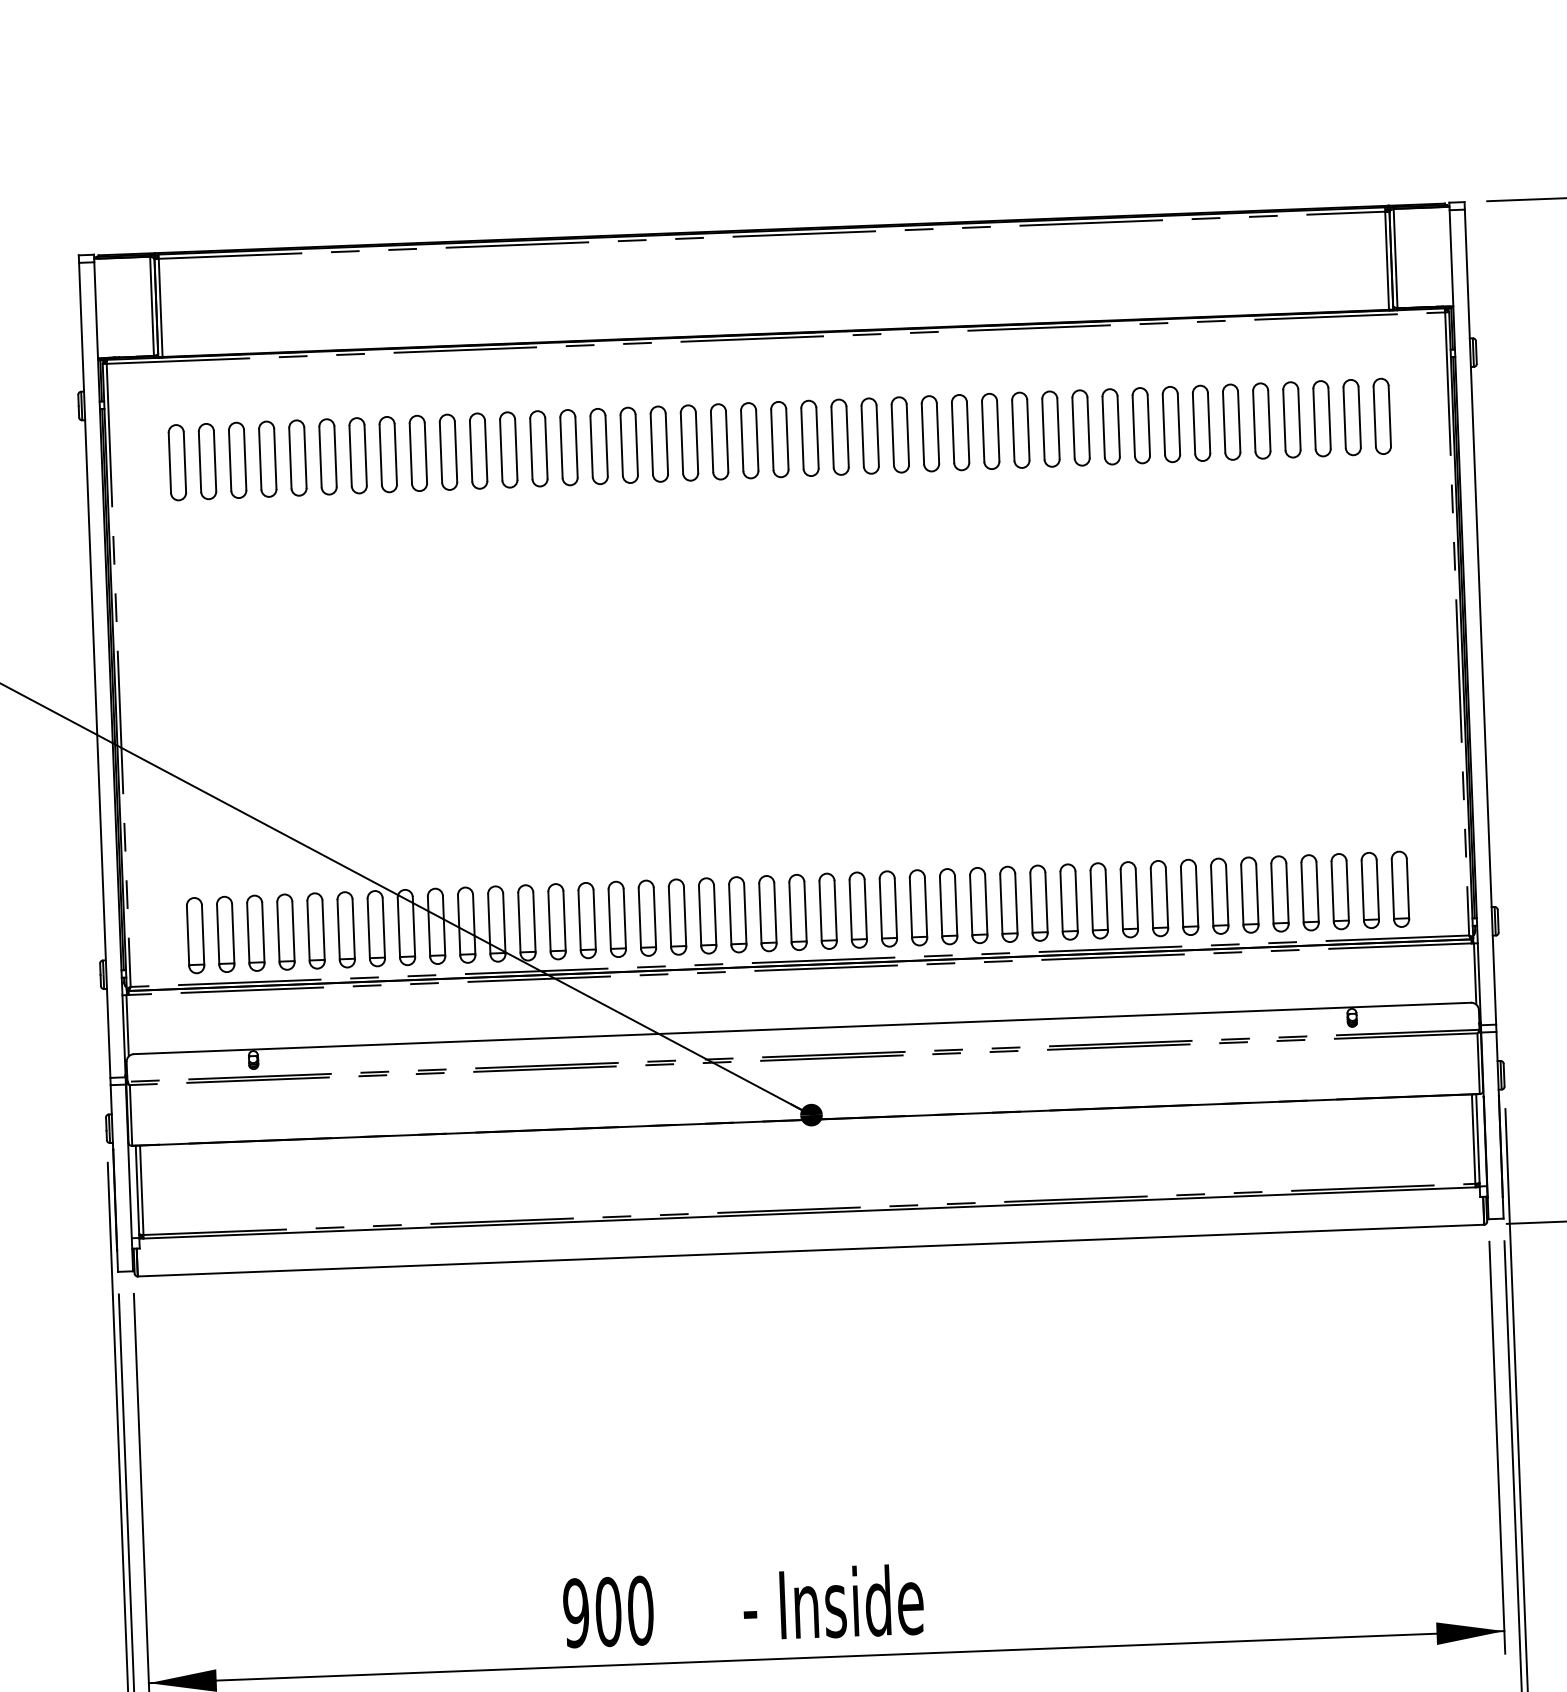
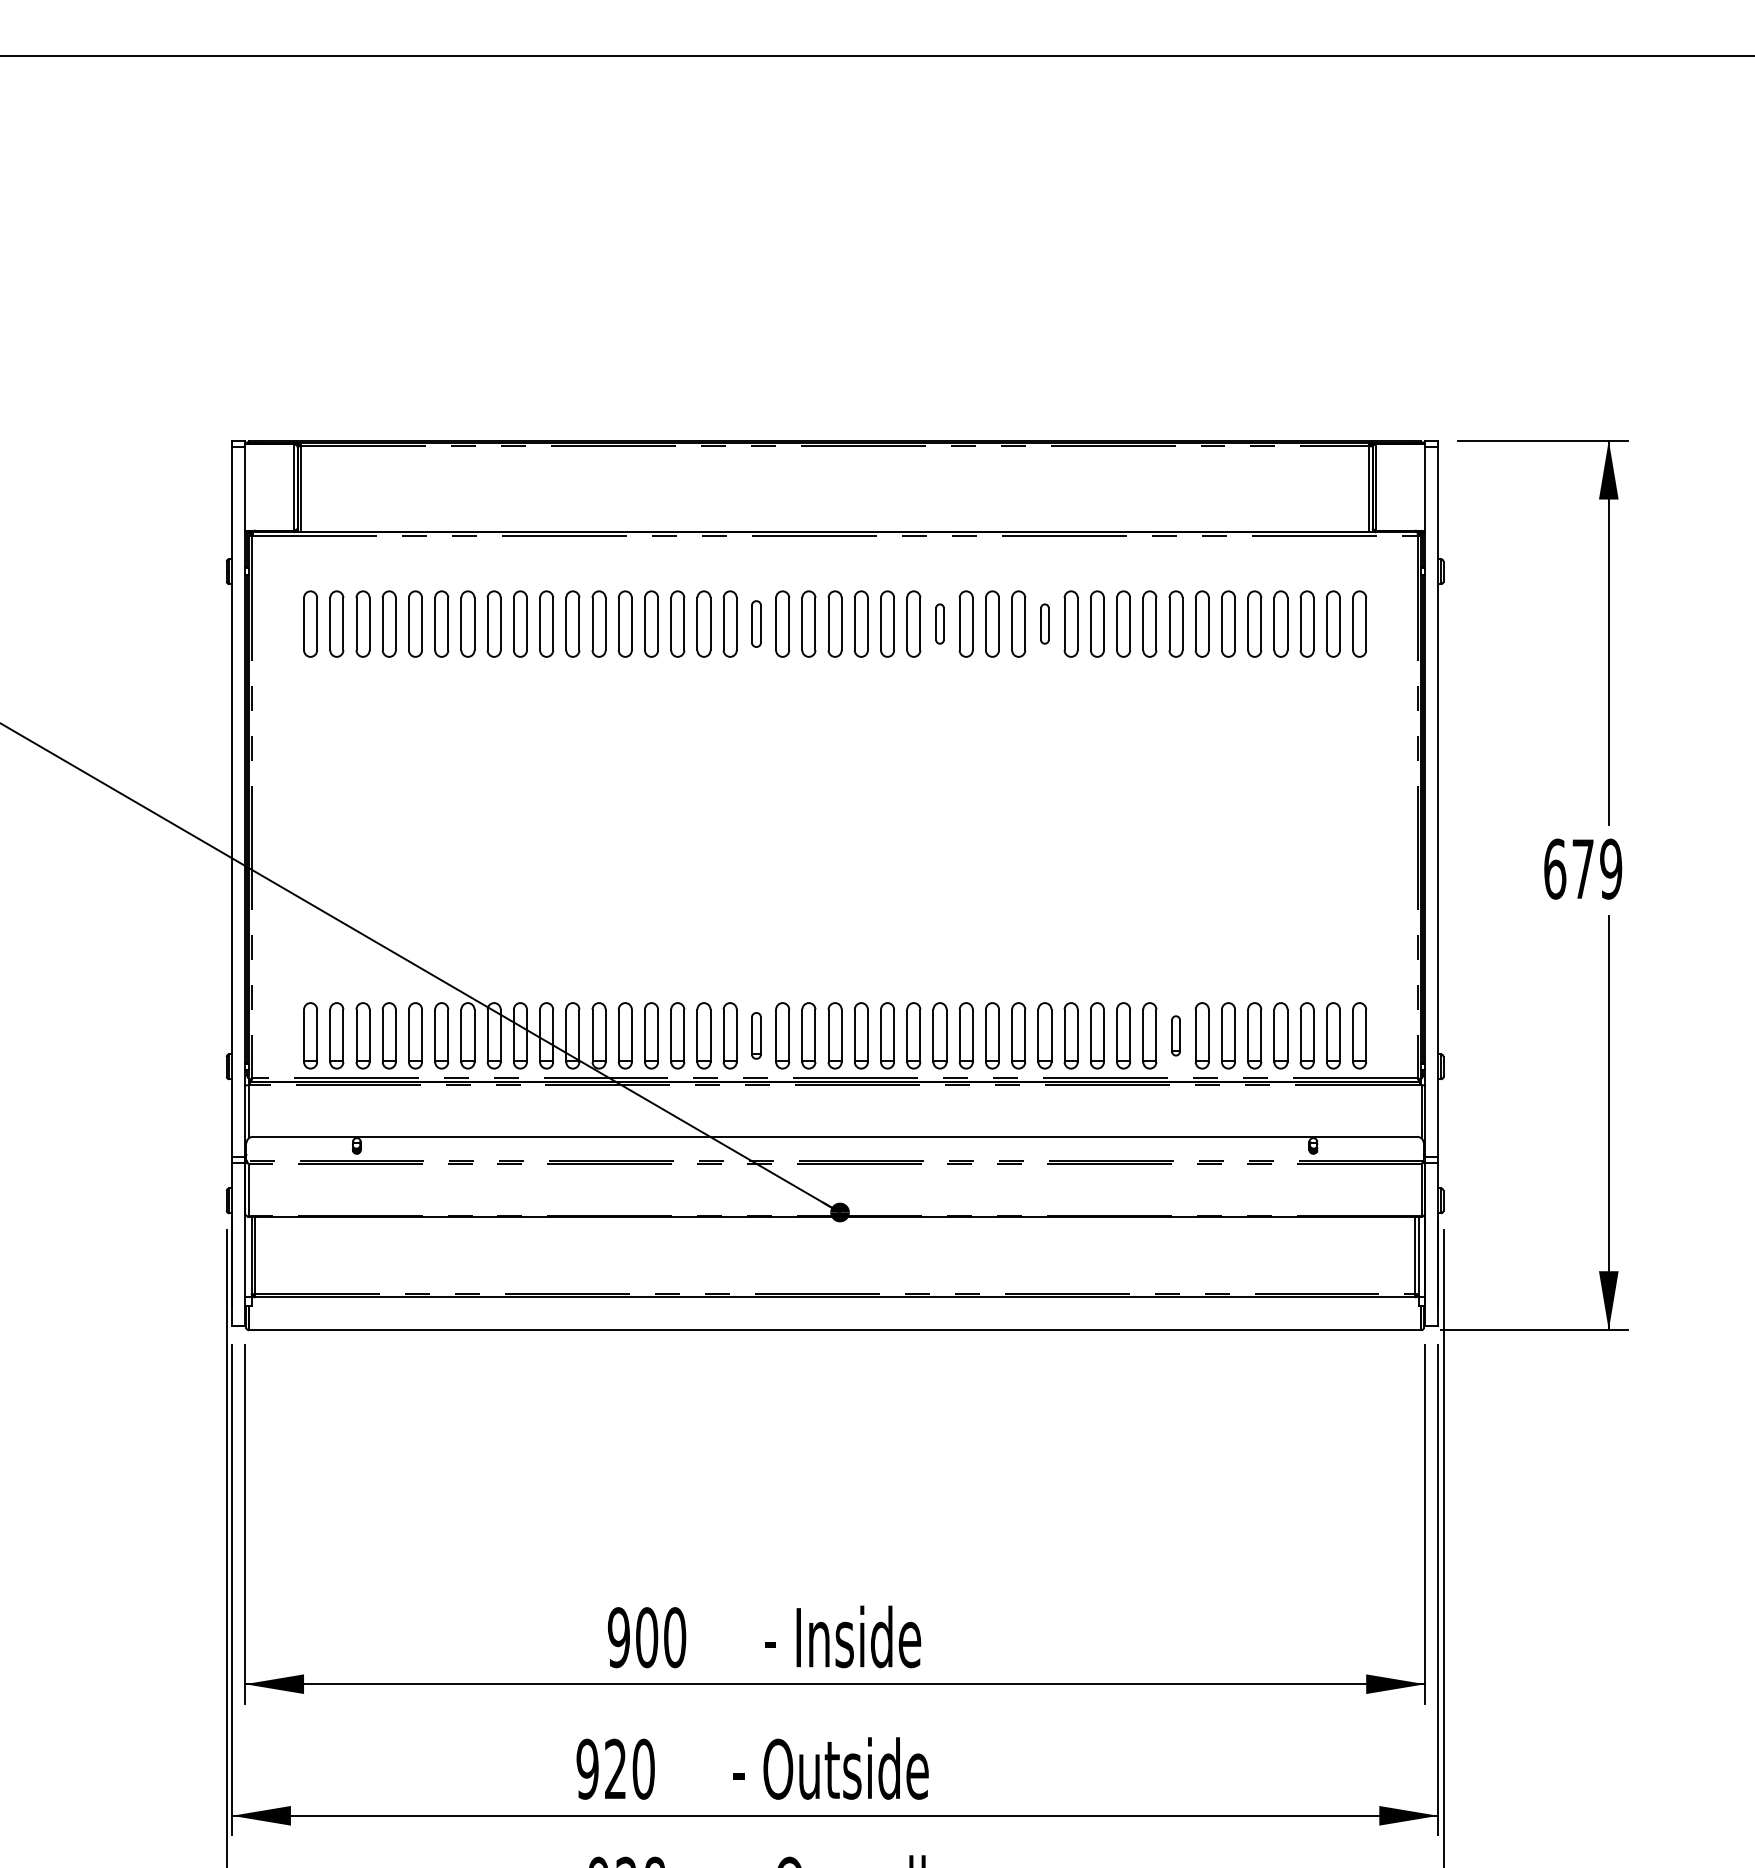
part: (1020, 429) -> (1044, 623), size x0.6
part: (899, 434) -> (939, 623), size x0.6
part: (689, 442) -> (756, 623), size x0.7
part: (1188, 897) -> (1175, 1035), size x0.6
part: (707, 915) -> (756, 1035), size x0.7

